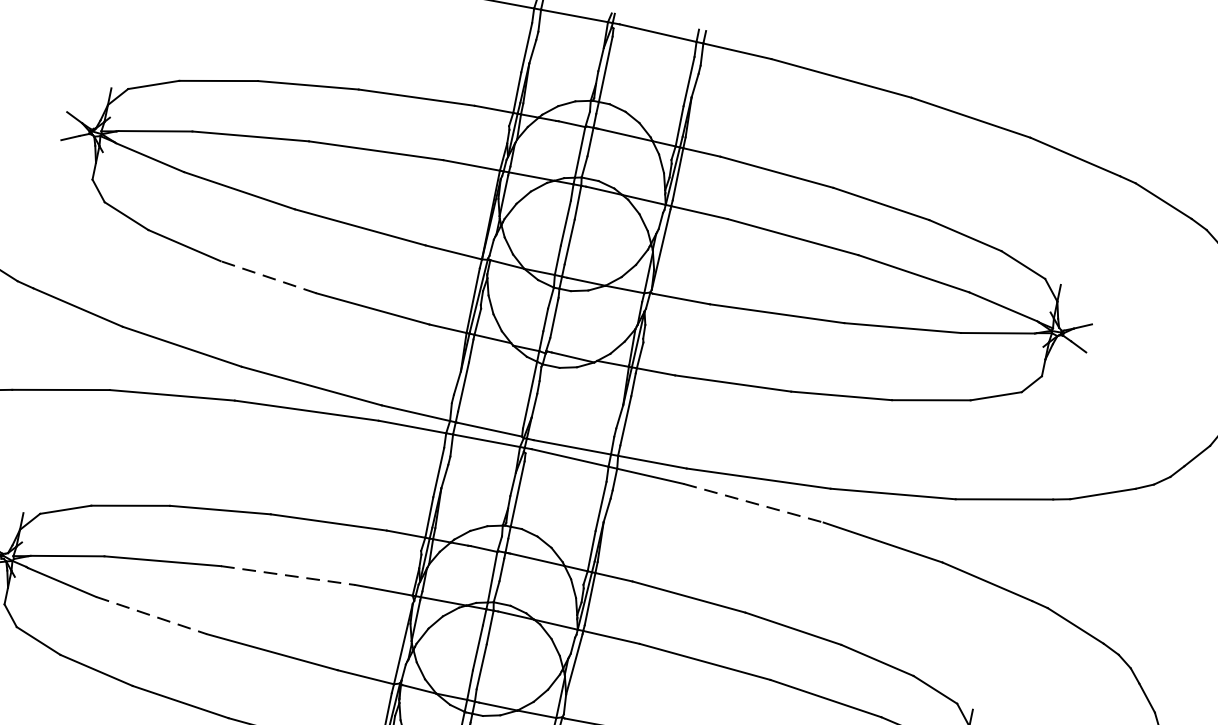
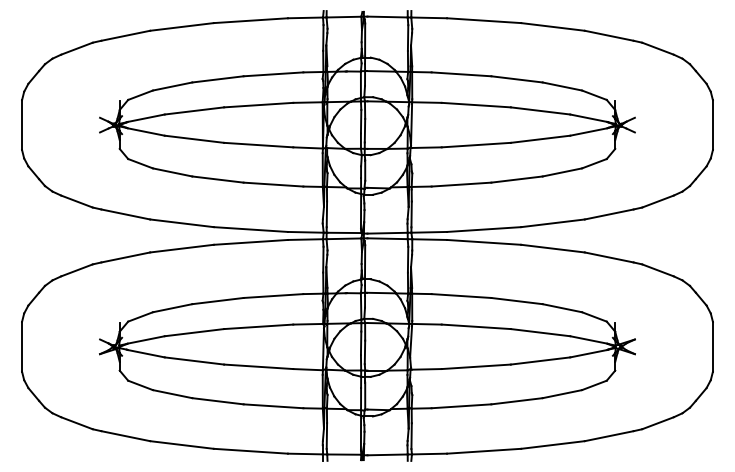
line: (267, 276) -> (217, 179), dashed -> solid
line: (754, 503) -> (484, 242), dashed -> solid
line: (287, 574) -> (258, 326), dashed -> solid
line: (151, 614) -> (194, 360), dashed -> solid

